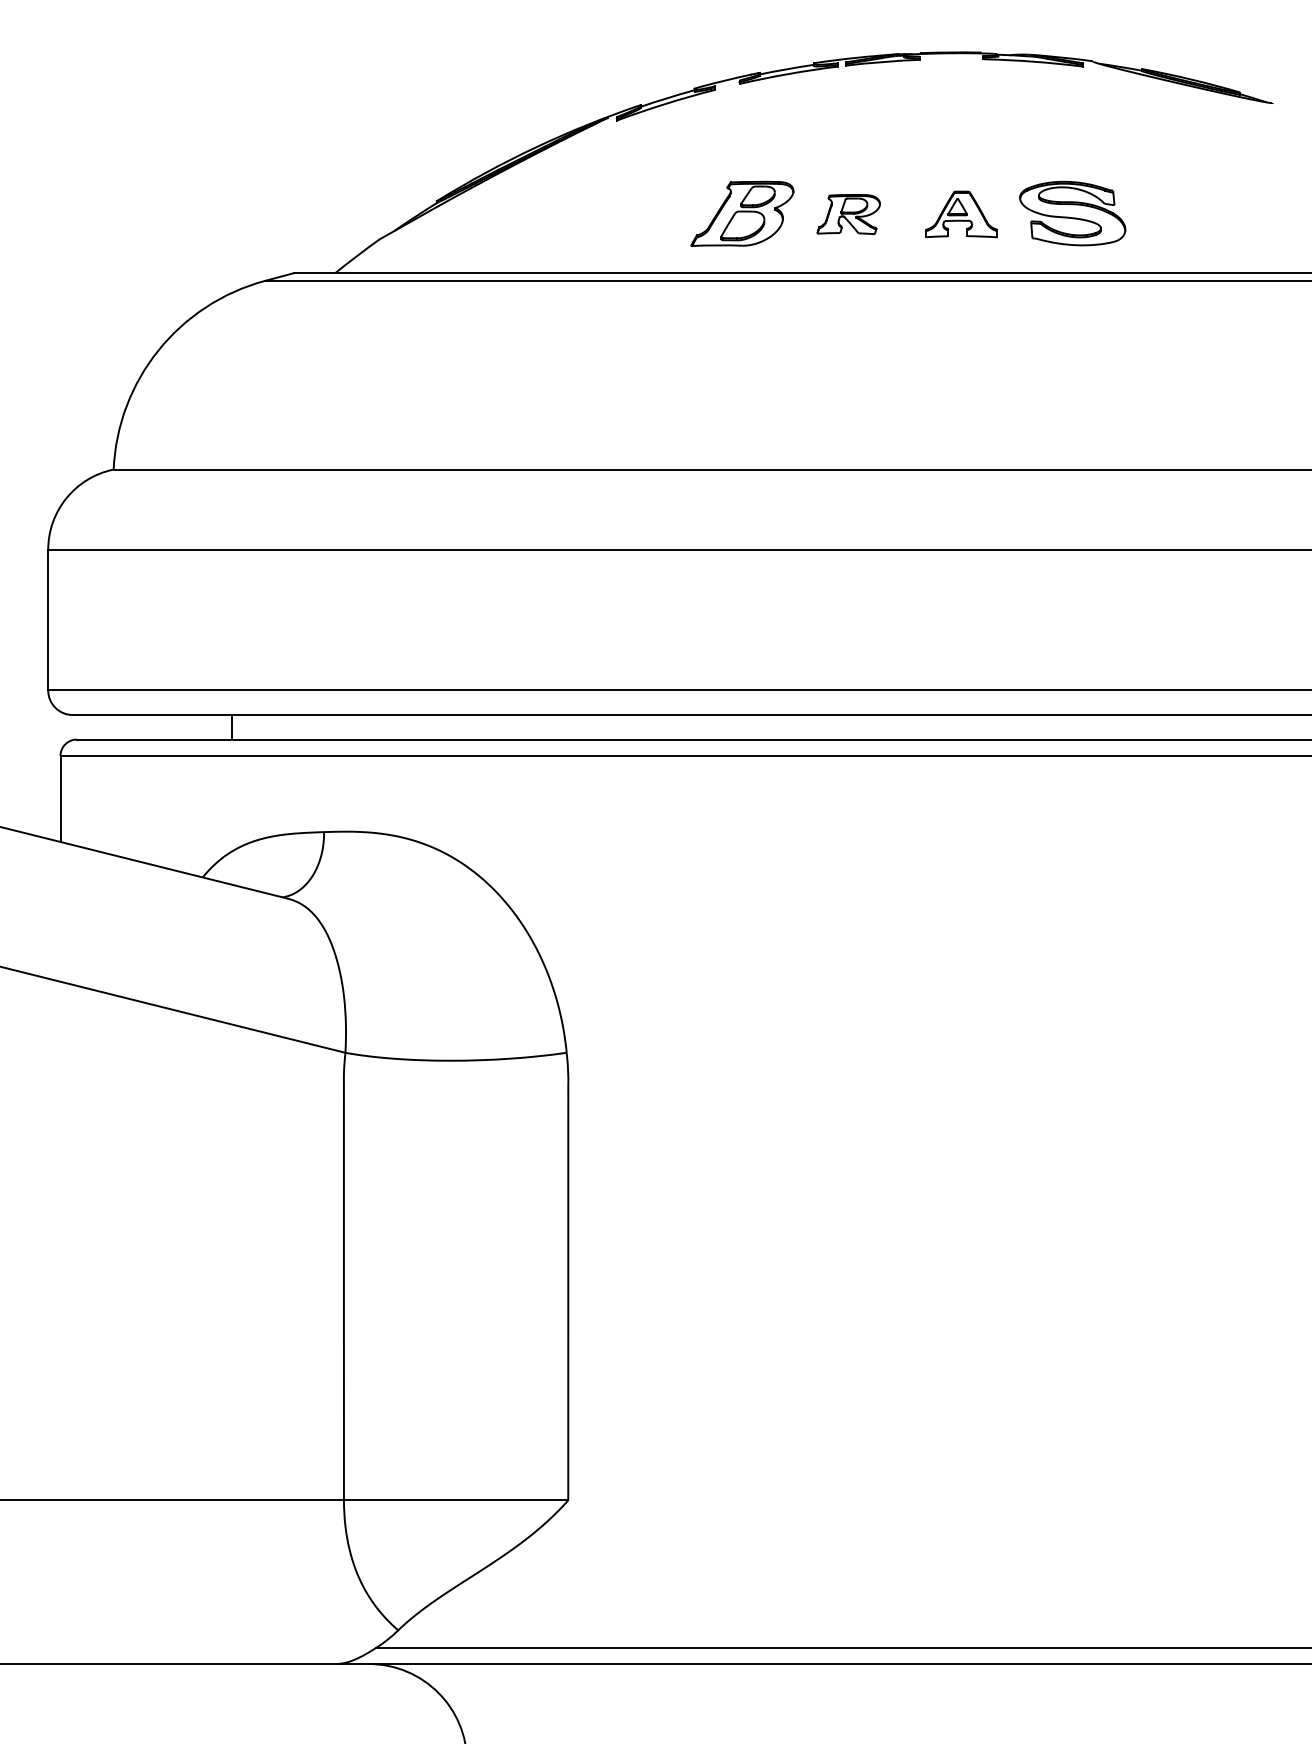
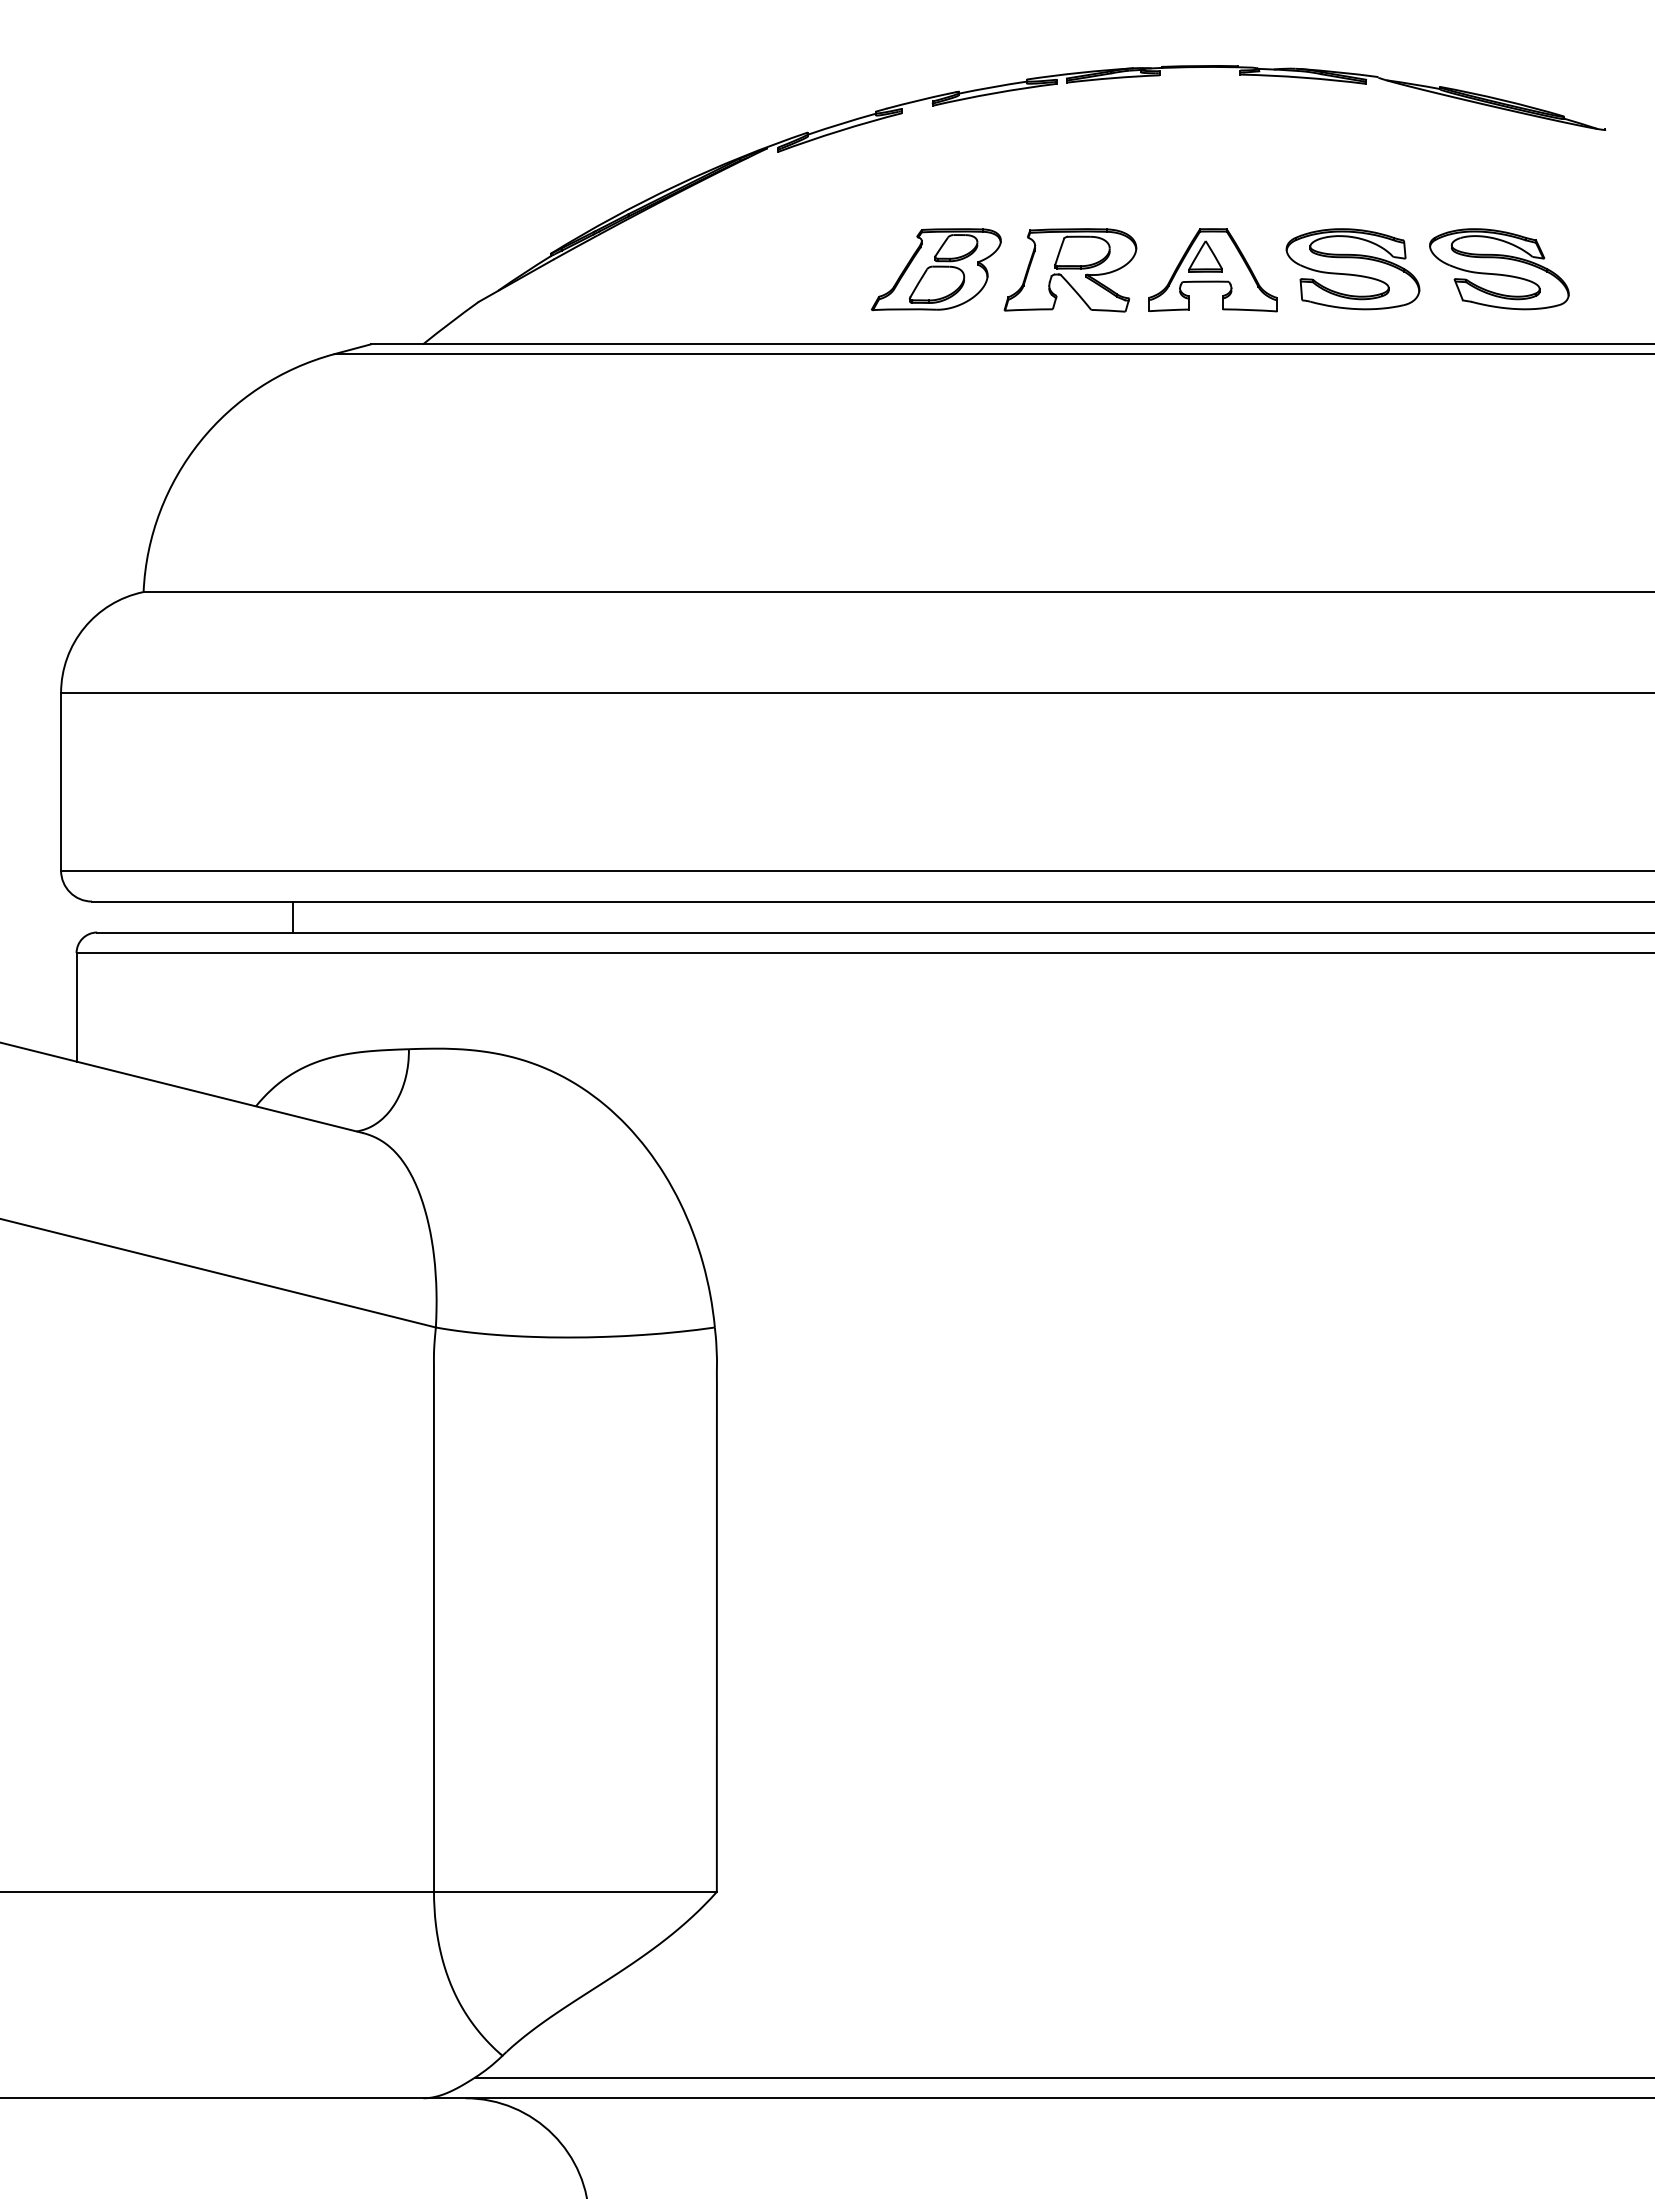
part: (1188, 213) -> (1499, 269), added
part: (848, 214) -> (1070, 270), size x1.67
part: (961, 214) -> (1212, 270), size x1.43

